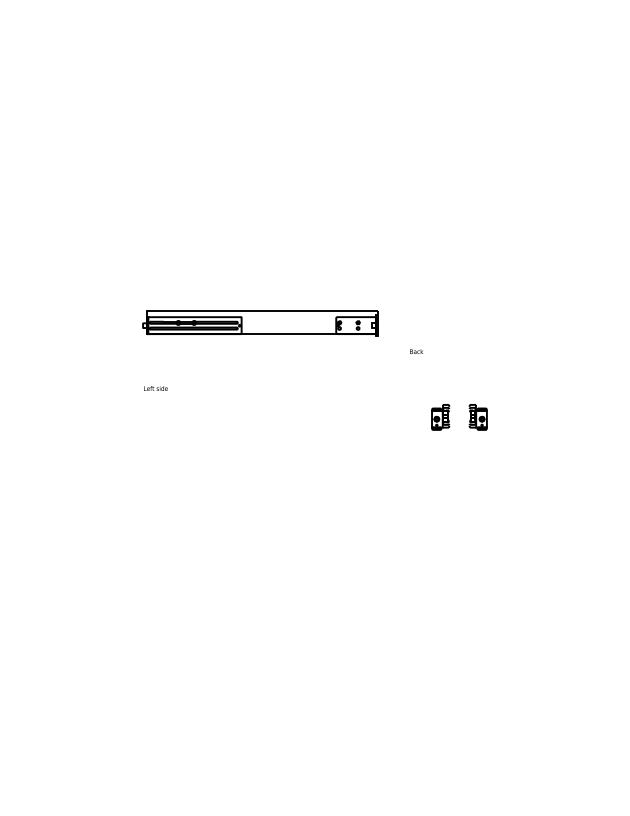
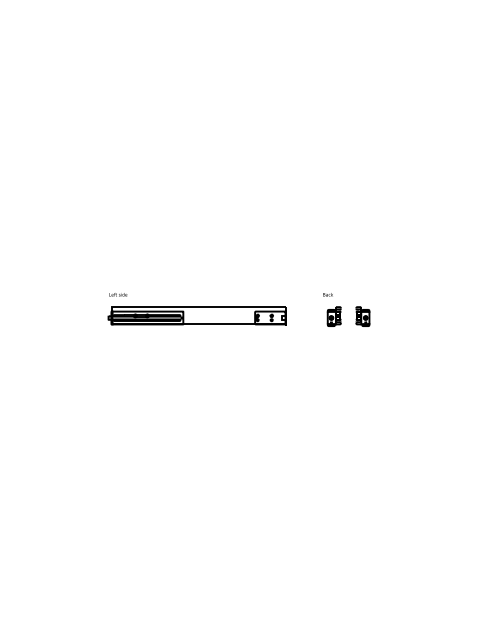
part: (258, 322) -> (196, 315), moved
text: (415, 351) -> (327, 294), moved

